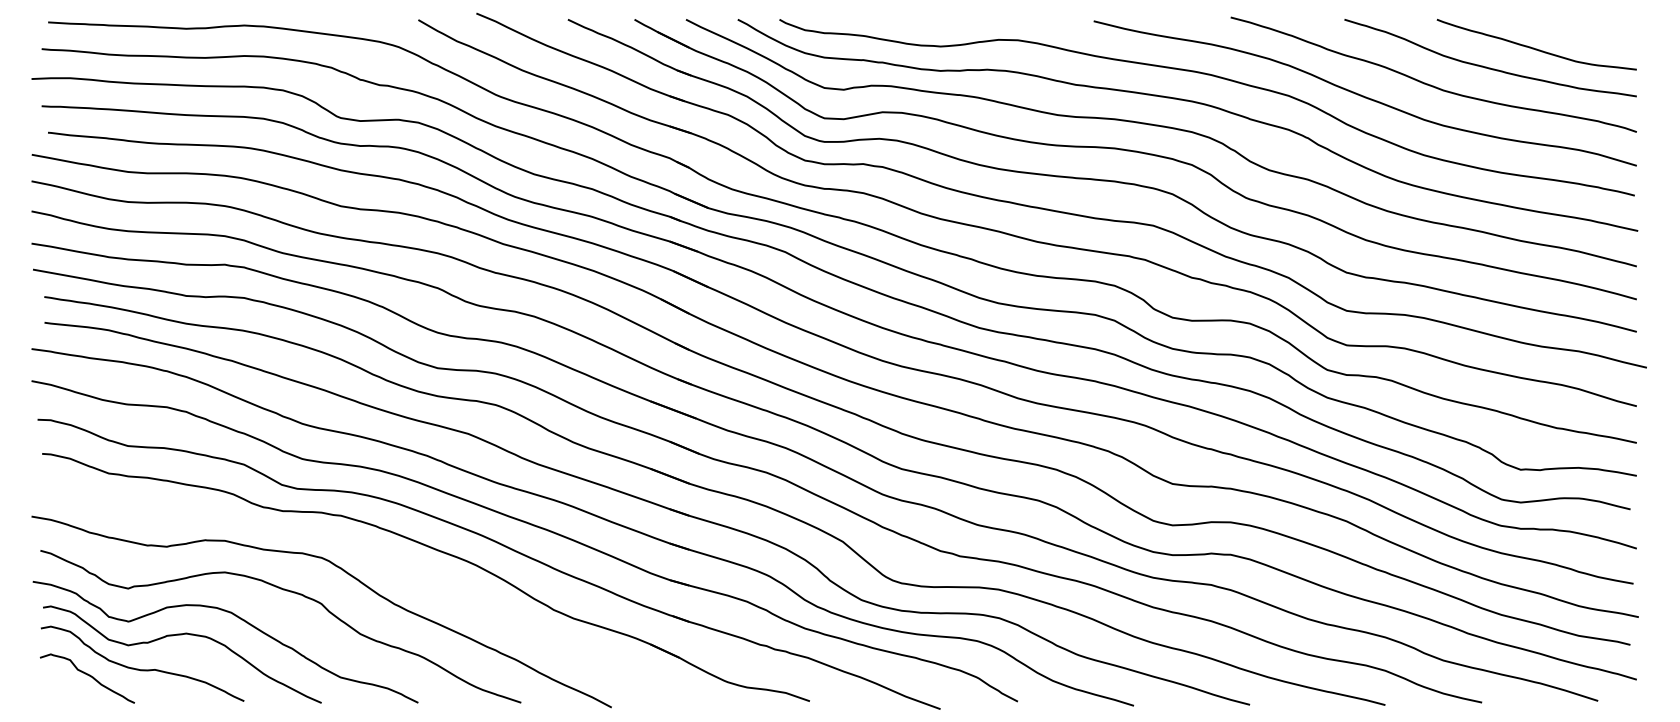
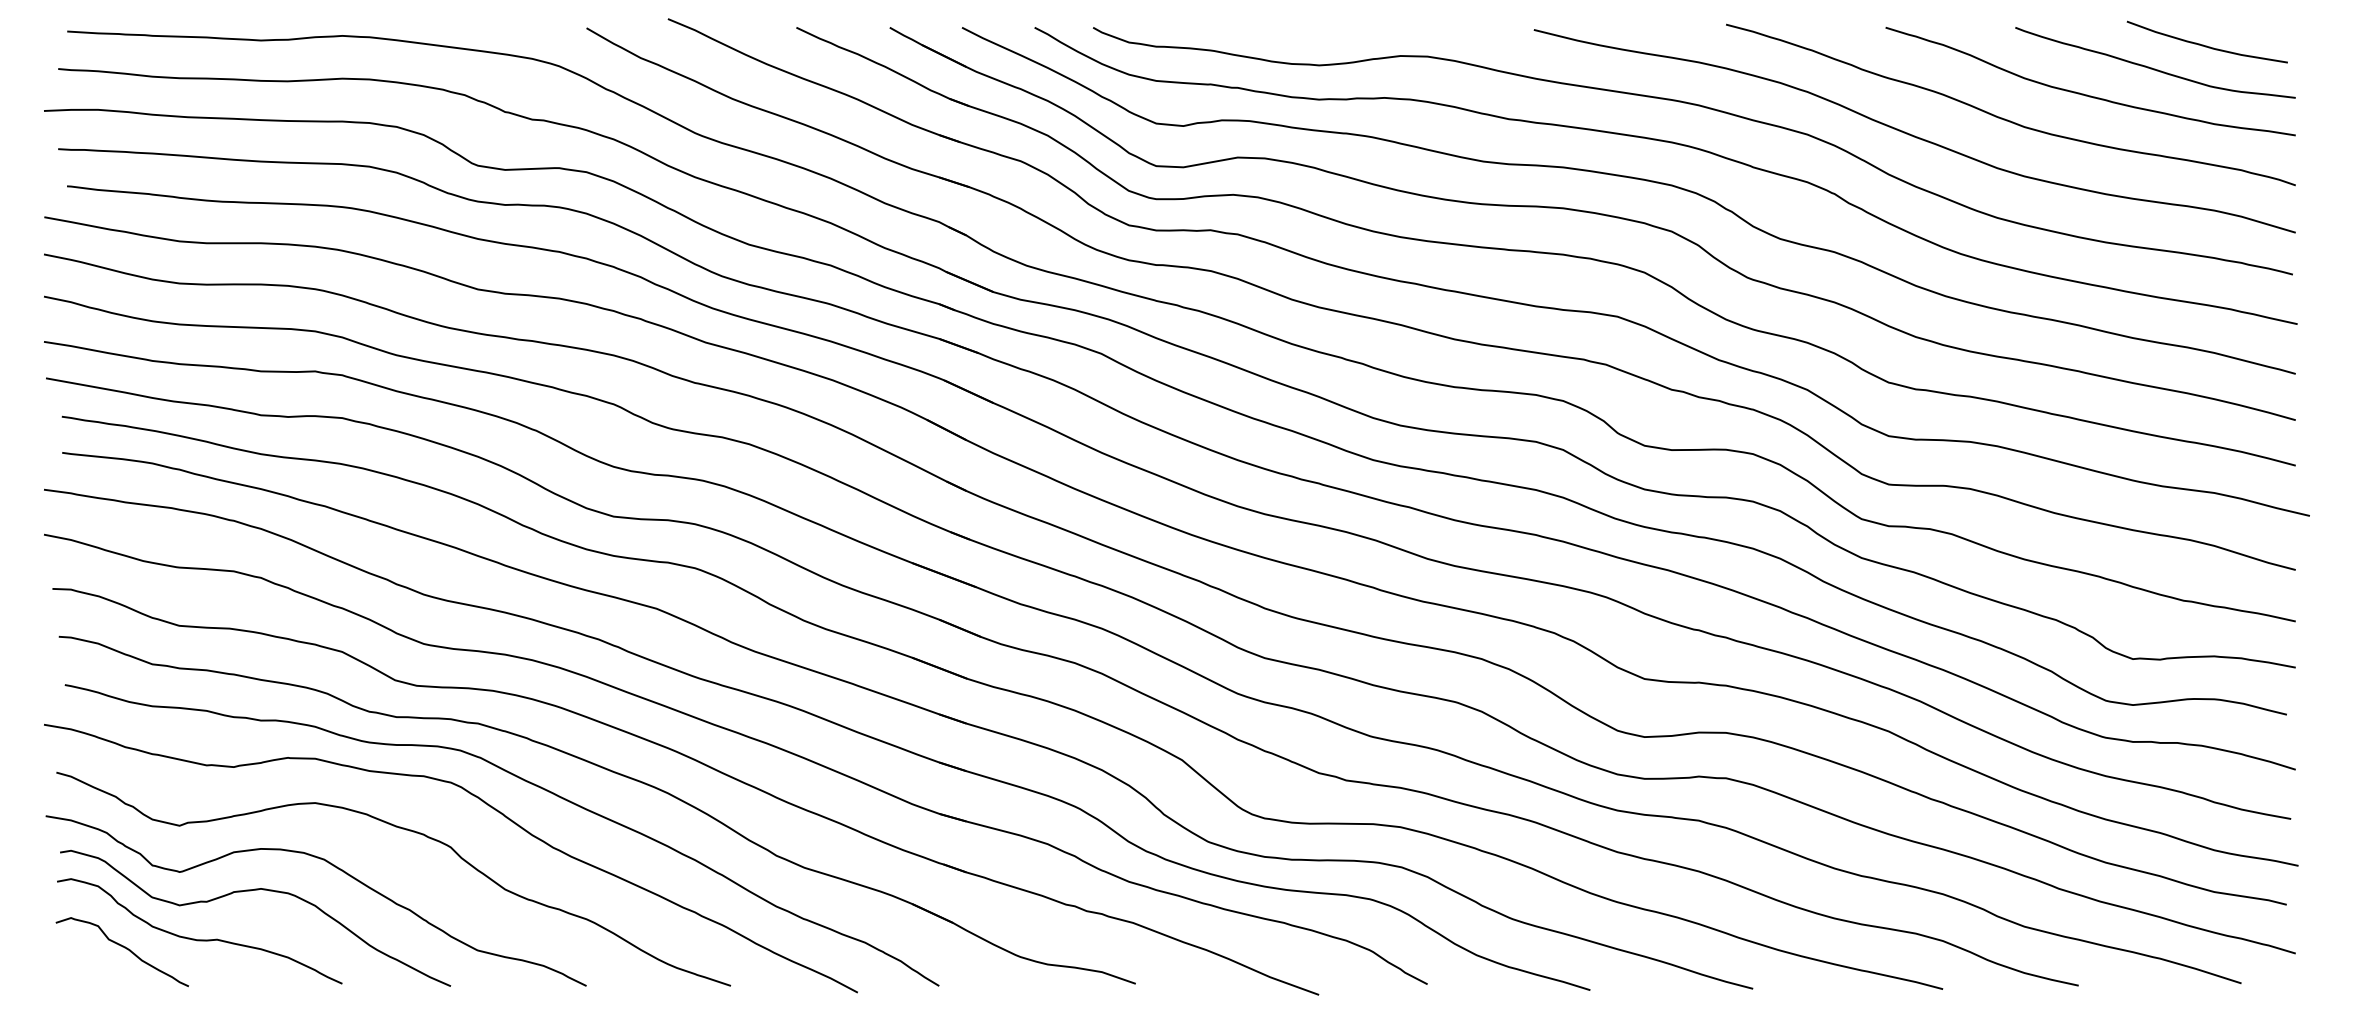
curve: (1573, 32) -> (2206, 45), added
curve: (375, 557) -> (526, 782), added

